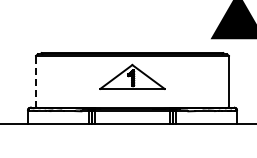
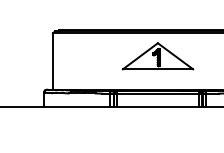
line: (36, 81) -> (53, 61), dashed -> solid

